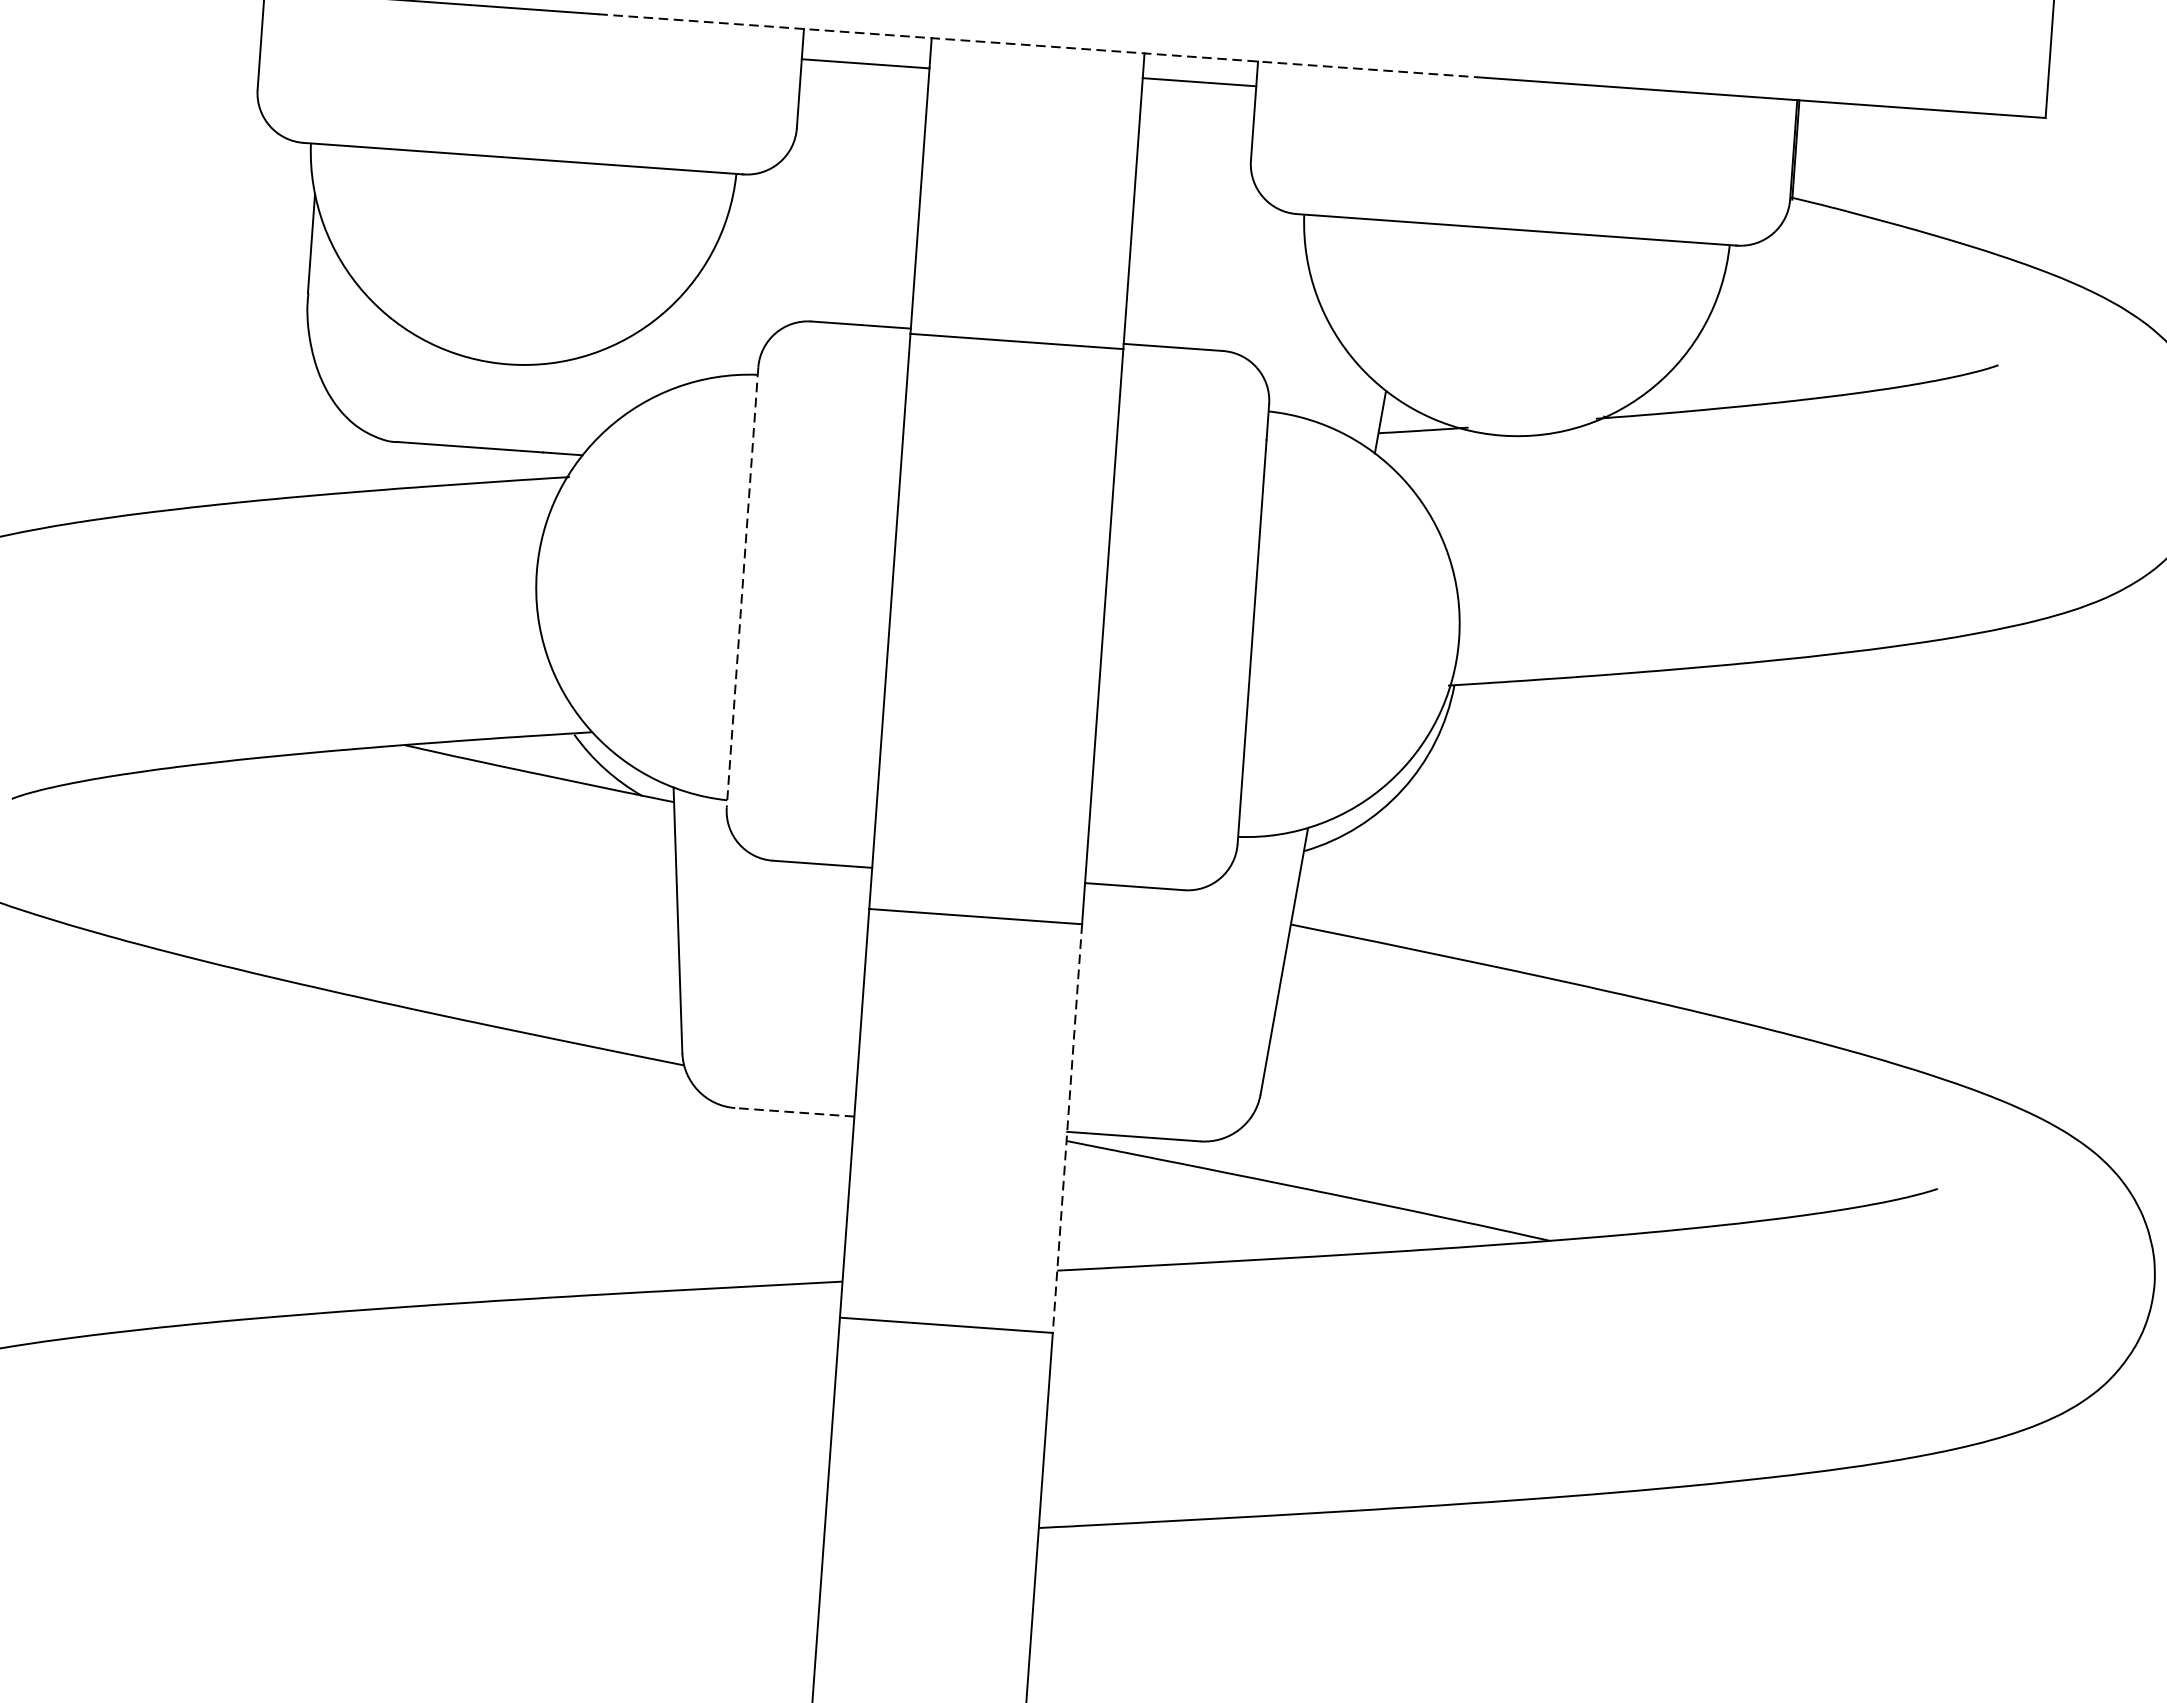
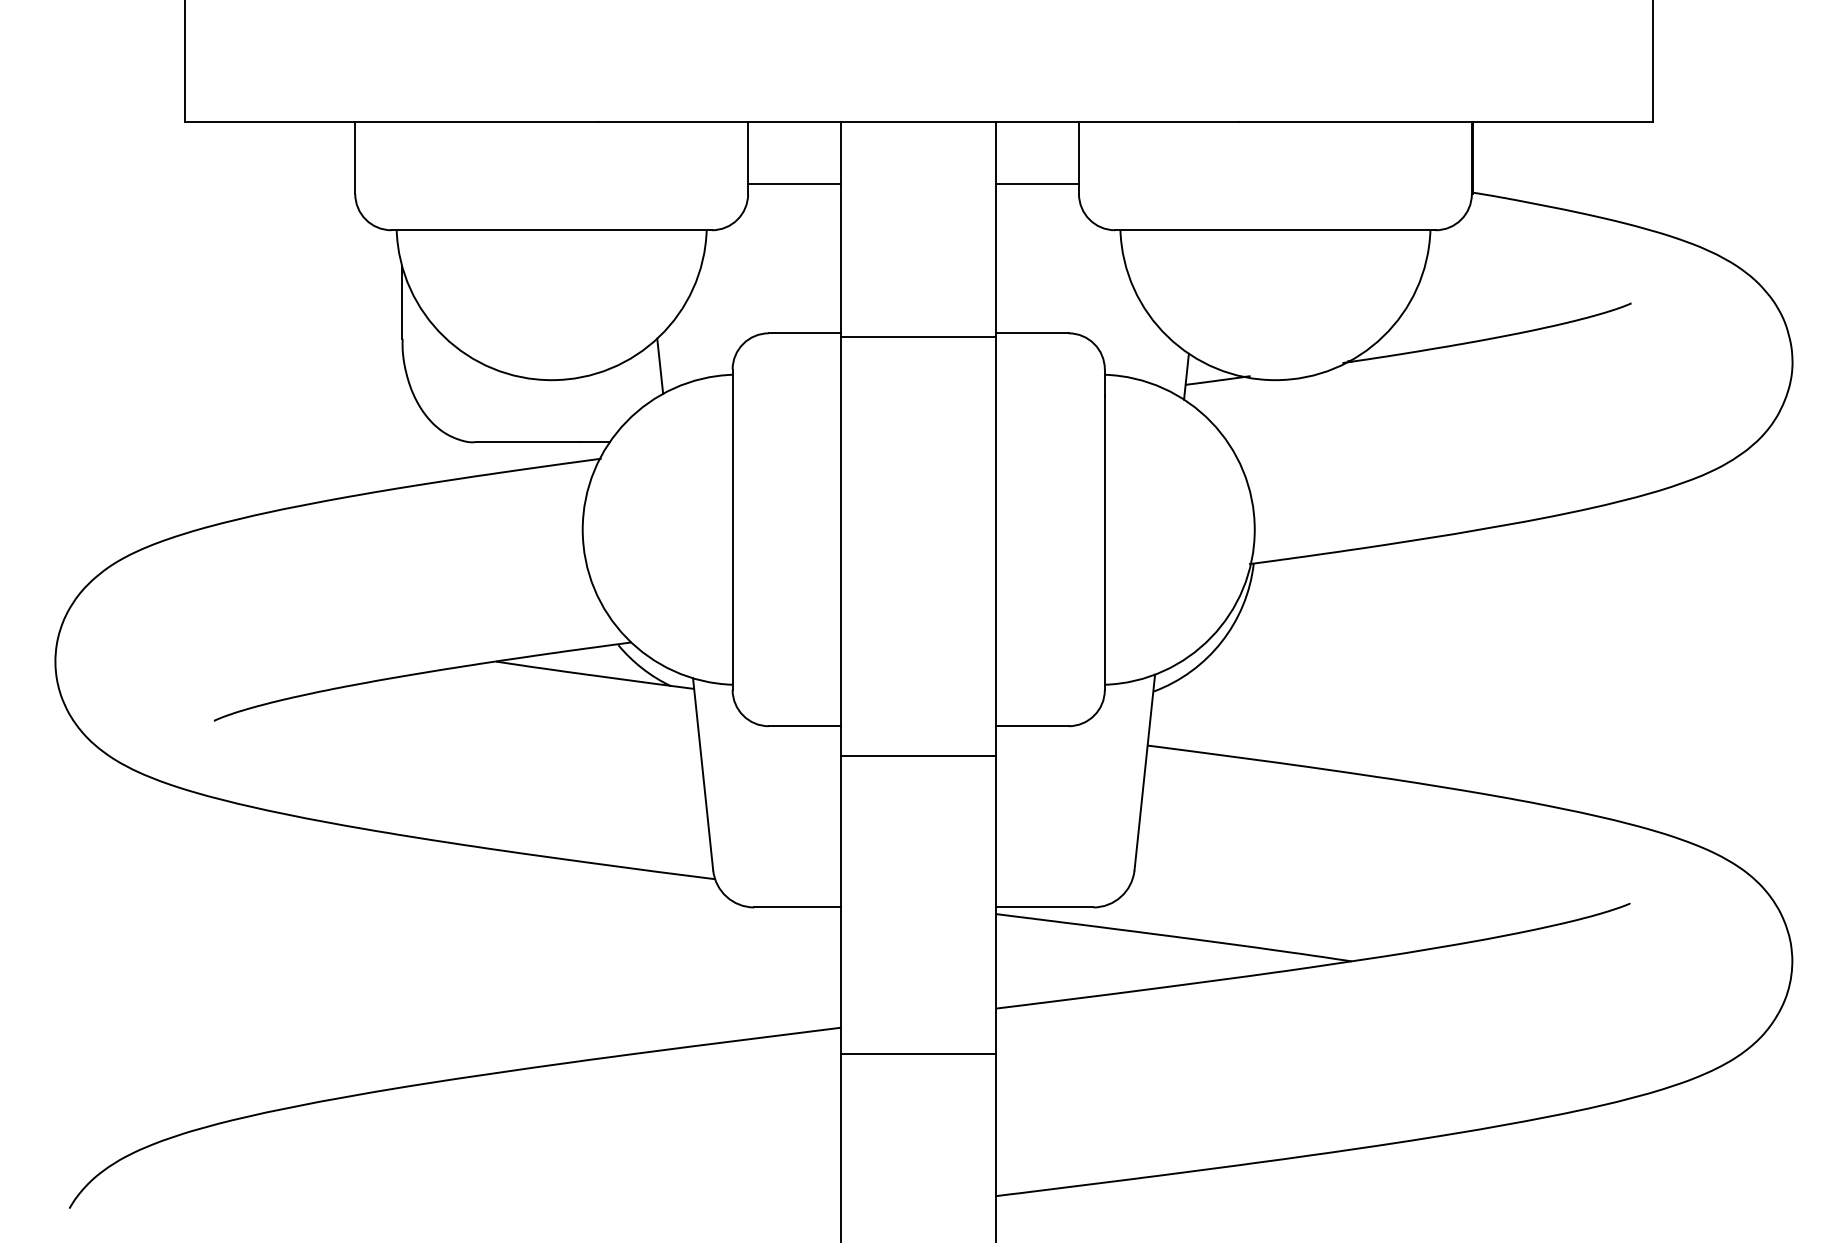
line: (1037, 45) -> (918, 121), dashed -> solid
line: (865, 63) -> (794, 183), moved
line: (1199, 81) -> (1037, 183), moved
line: (659, 354) -> (660, 365), added
line: (742, 588) -> (732, 530), dashed -> solid
line: (794, 1112) -> (797, 907), dashed -> solid
line: (1067, 1129) -> (996, 905), dashed -> solid

